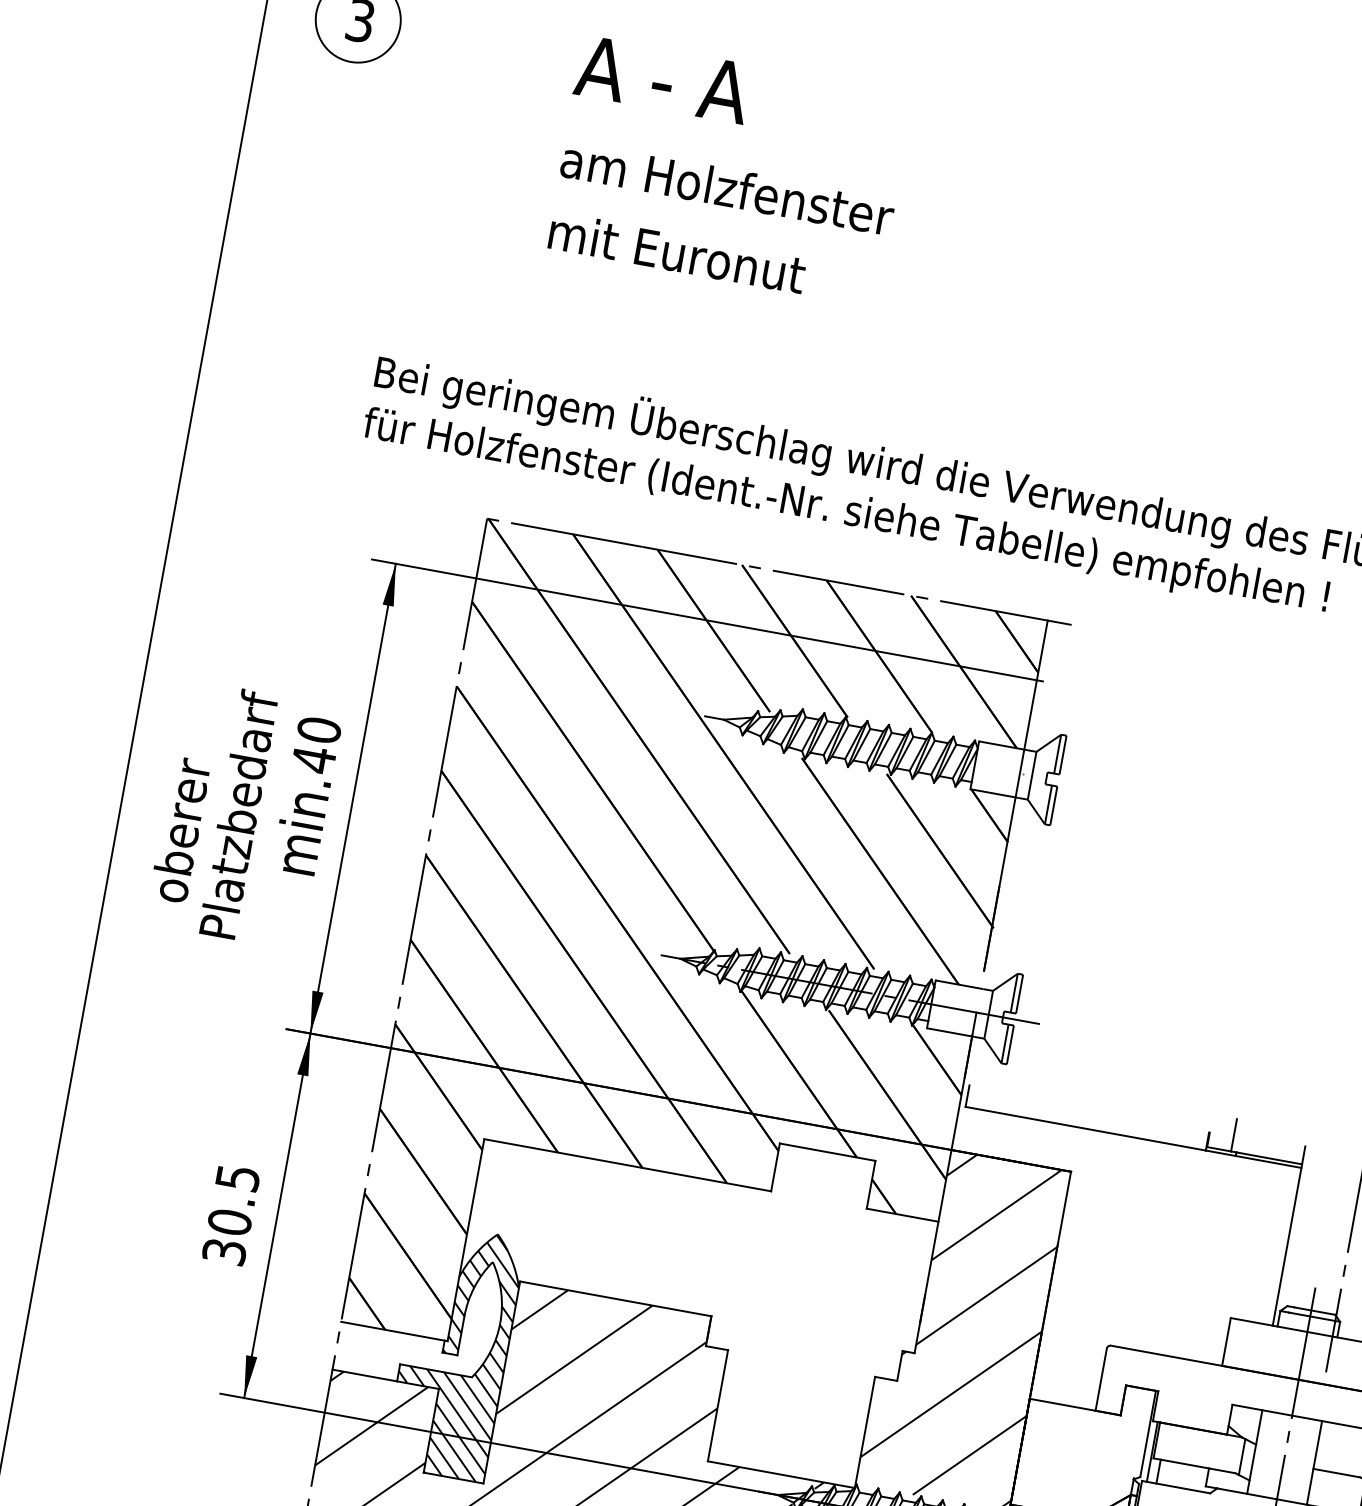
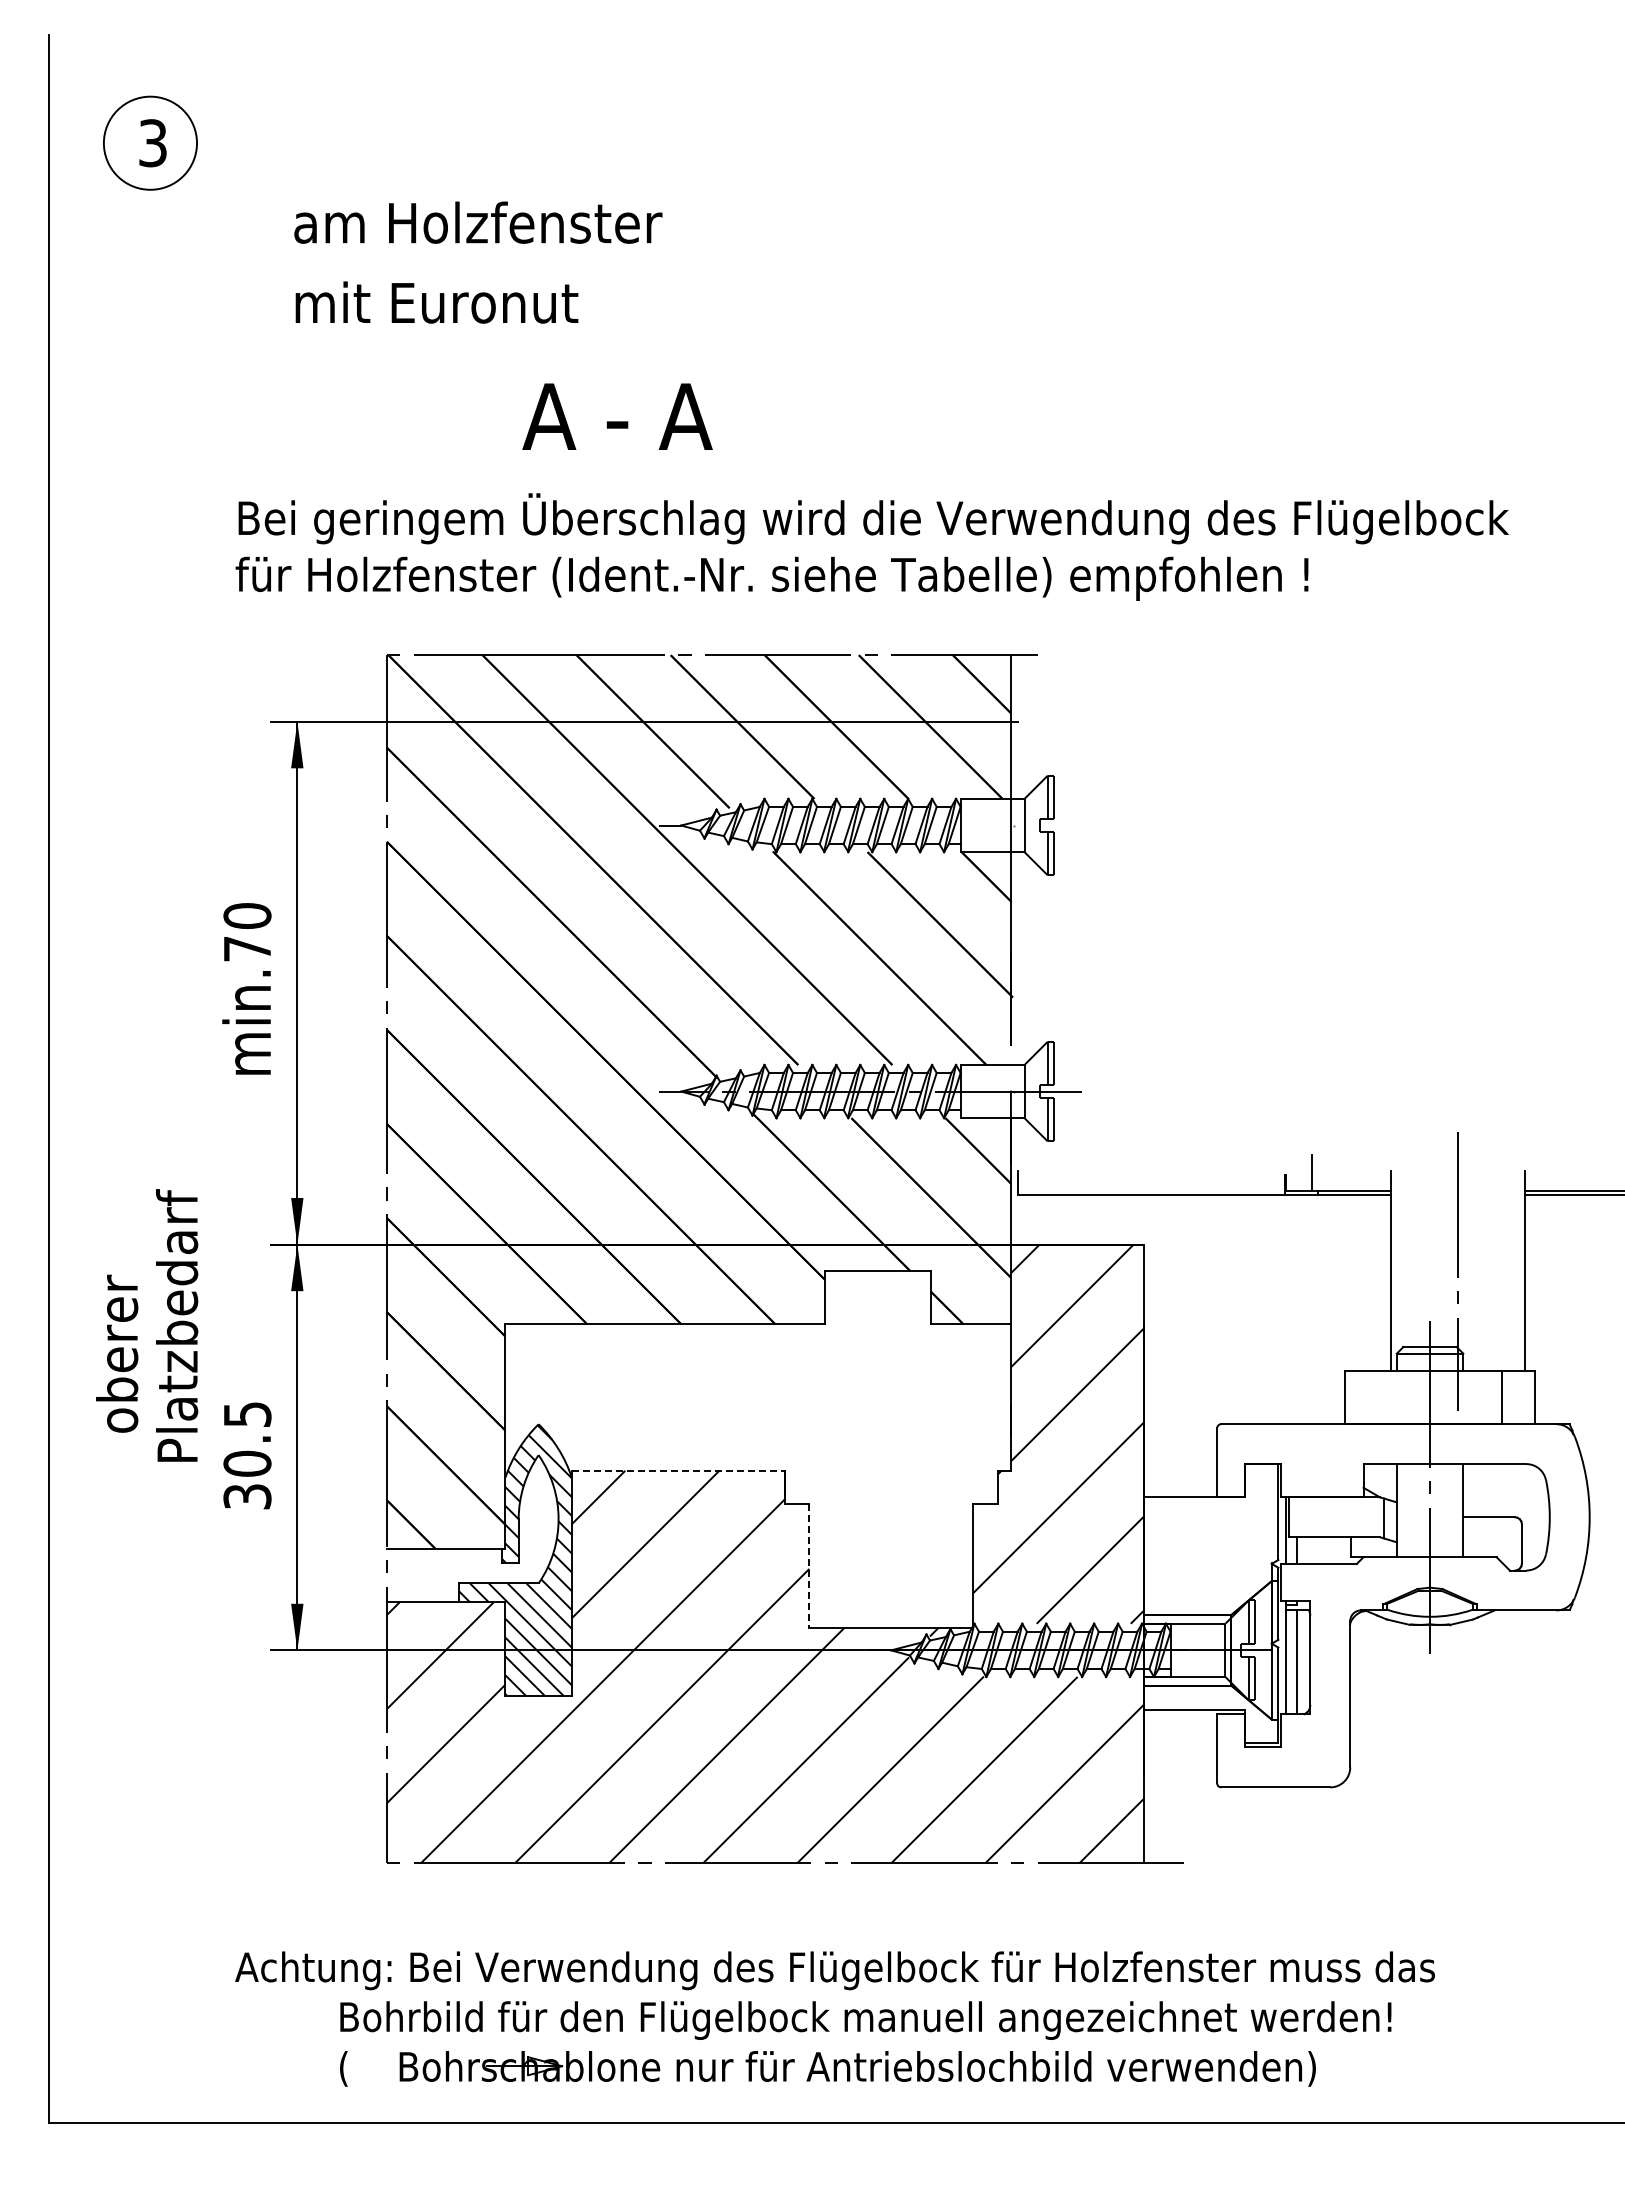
text: (663, 79) -> (617, 416), moved
text: (721, 223) -> (478, 262), moved
text: (314, 759) -> (247, 948), min.40 -> min.70
text: (212, 809) -> (147, 1325), moved
line: (615, 1298) -> (678, 1470), solid -> dashed
line: (718, 1405) -> (809, 1565), solid -> dashed

